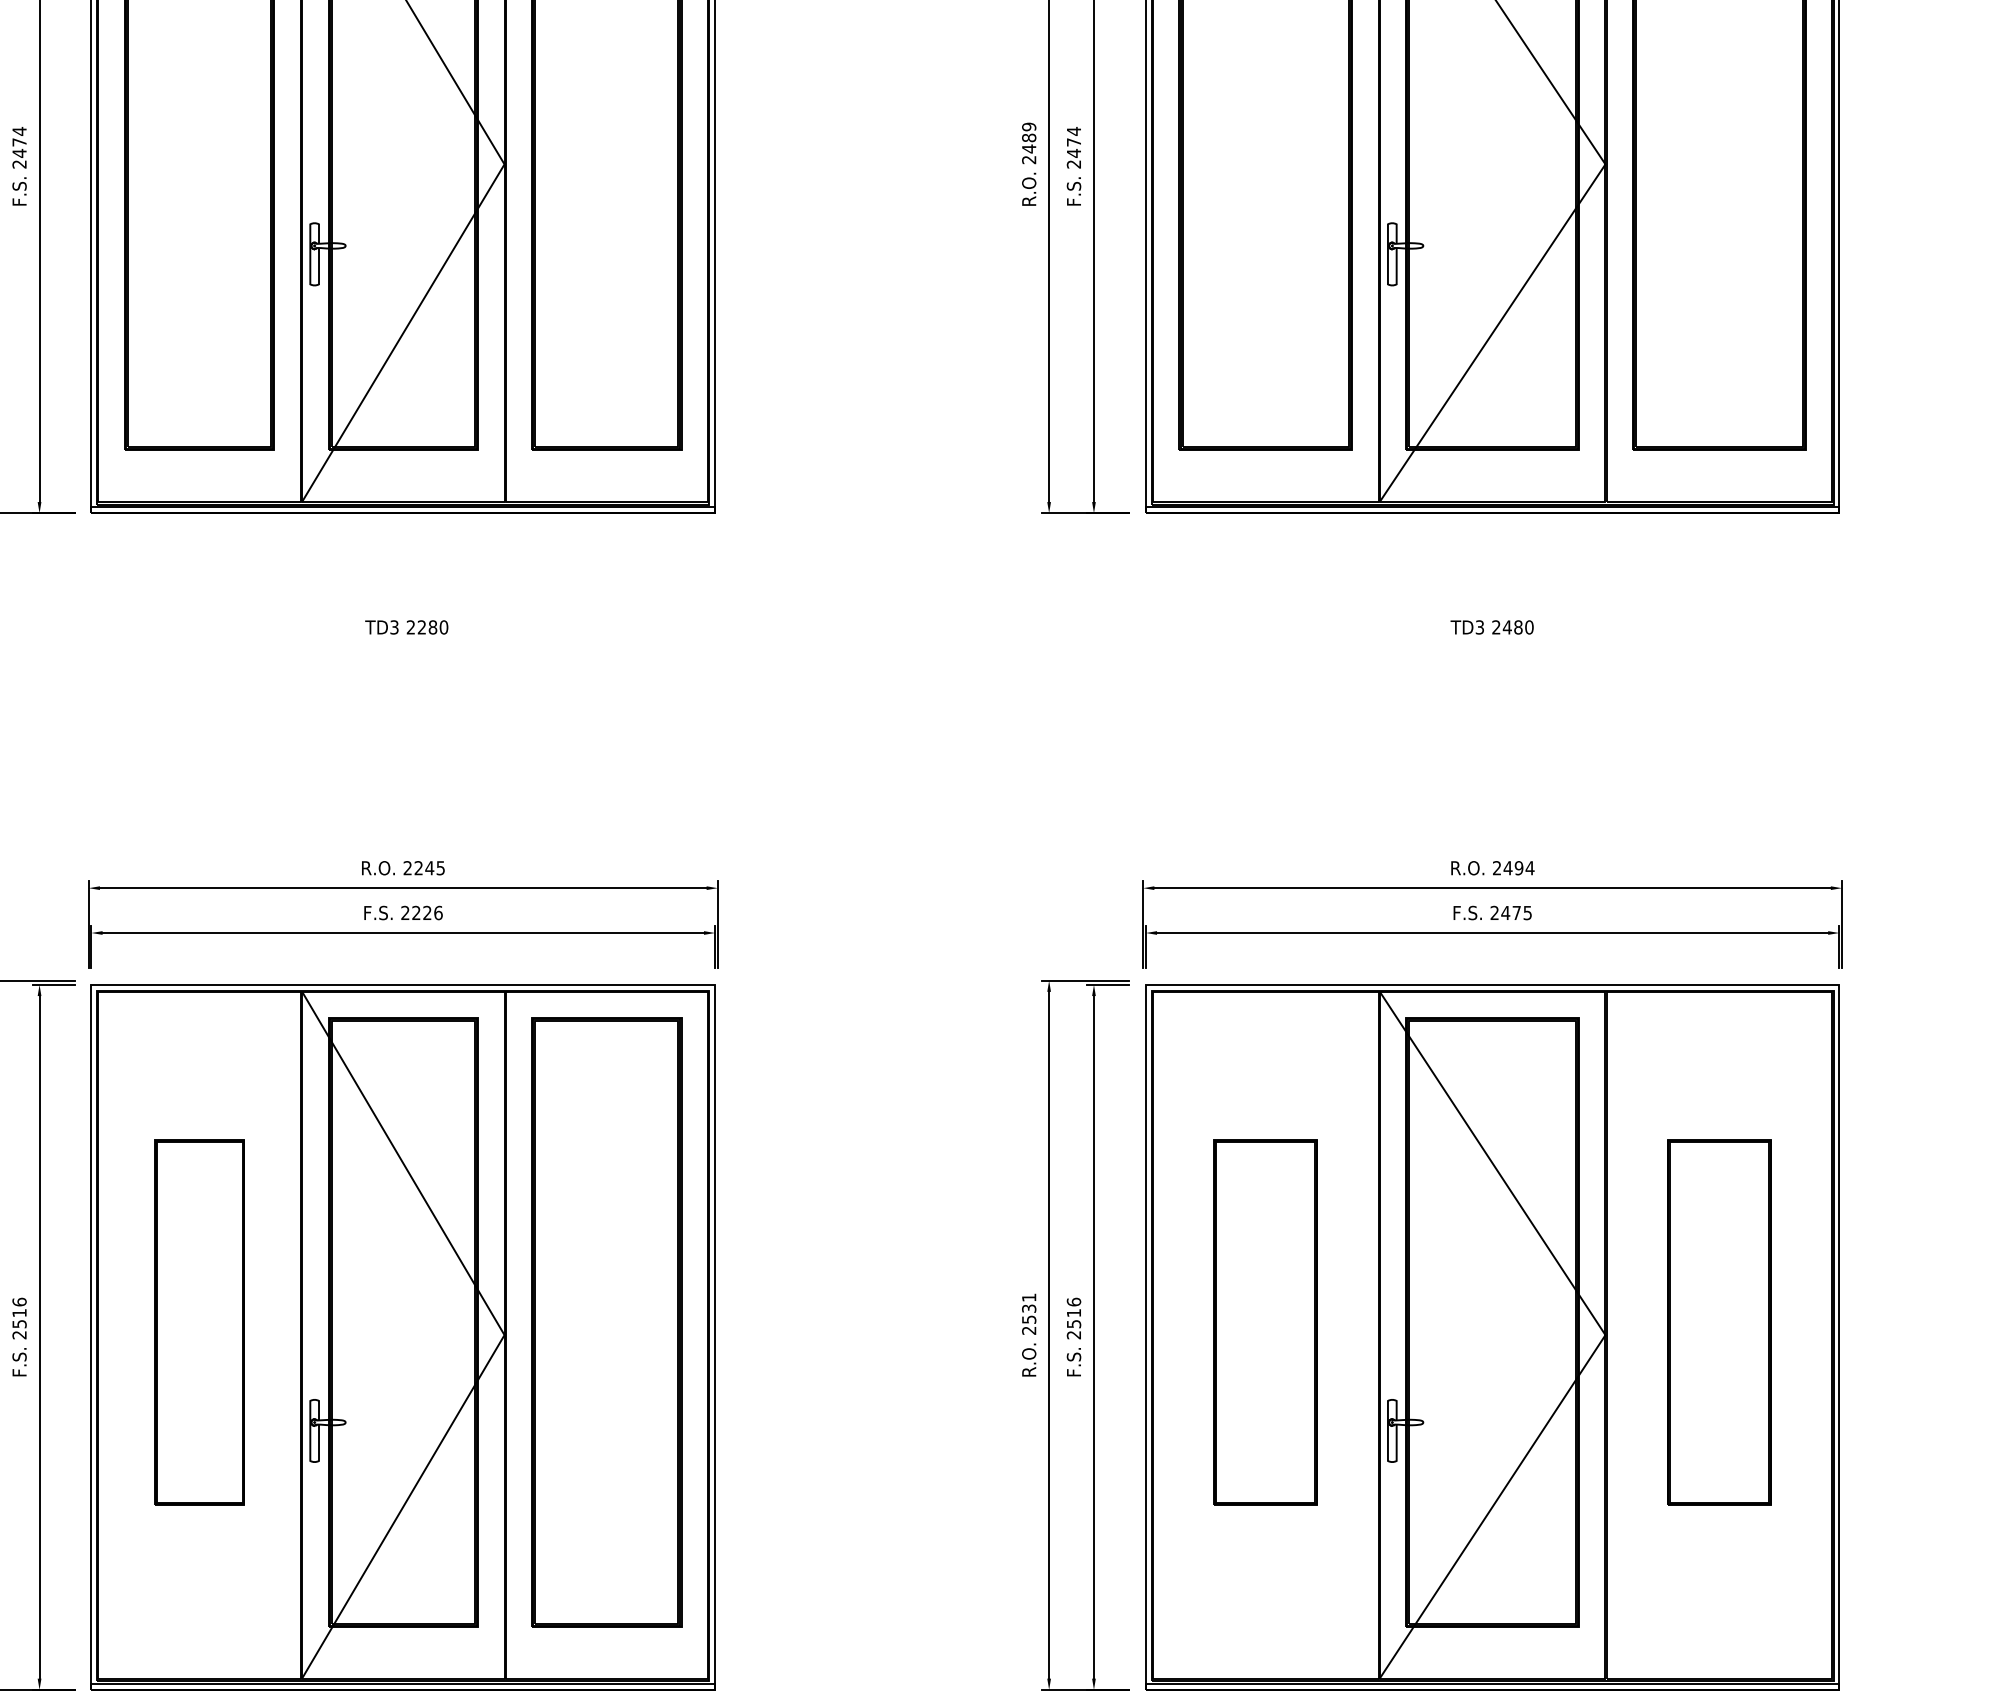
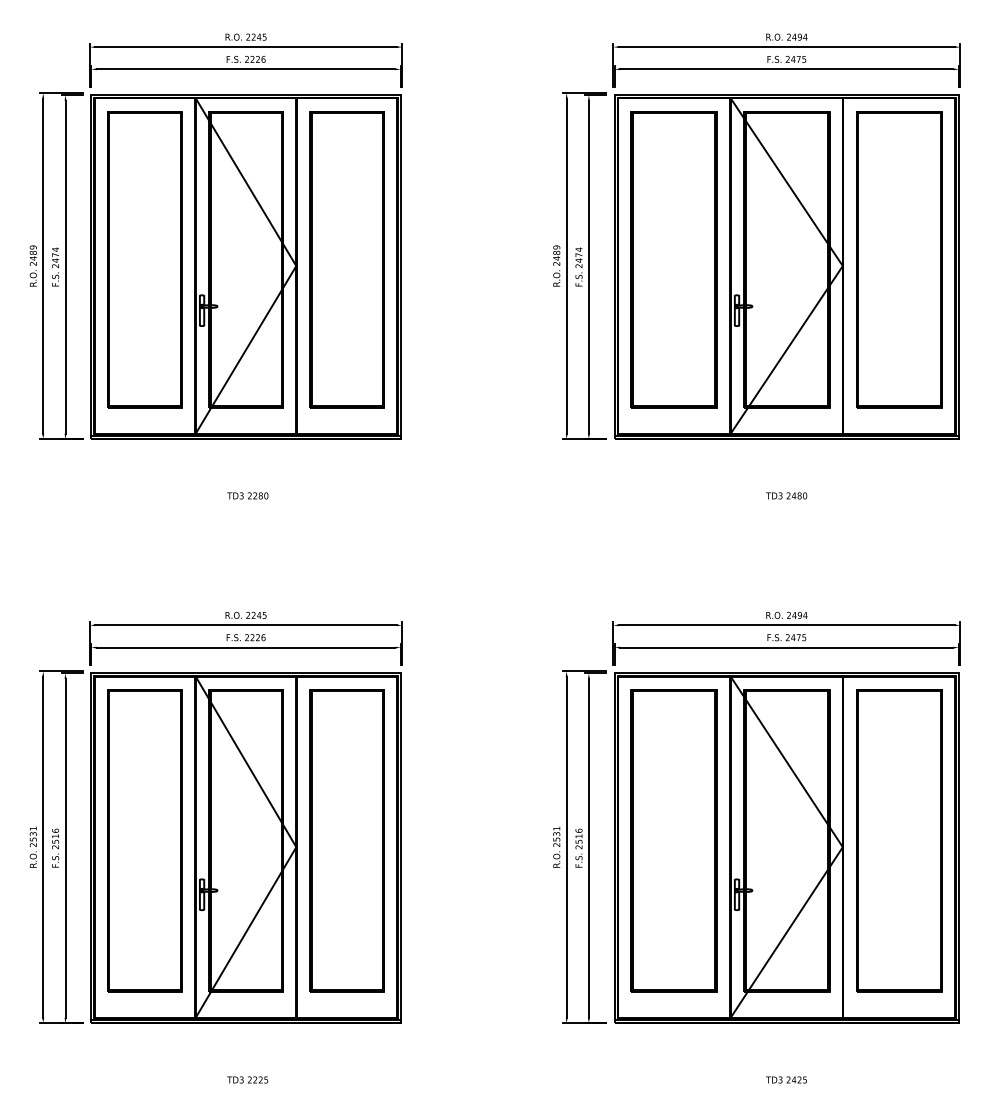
part: (198, 1321) -> (144, 840), size x1.67
part: (1264, 1321) -> (673, 840), size x1.67
part: (1719, 1321) -> (899, 840), size x1.67

